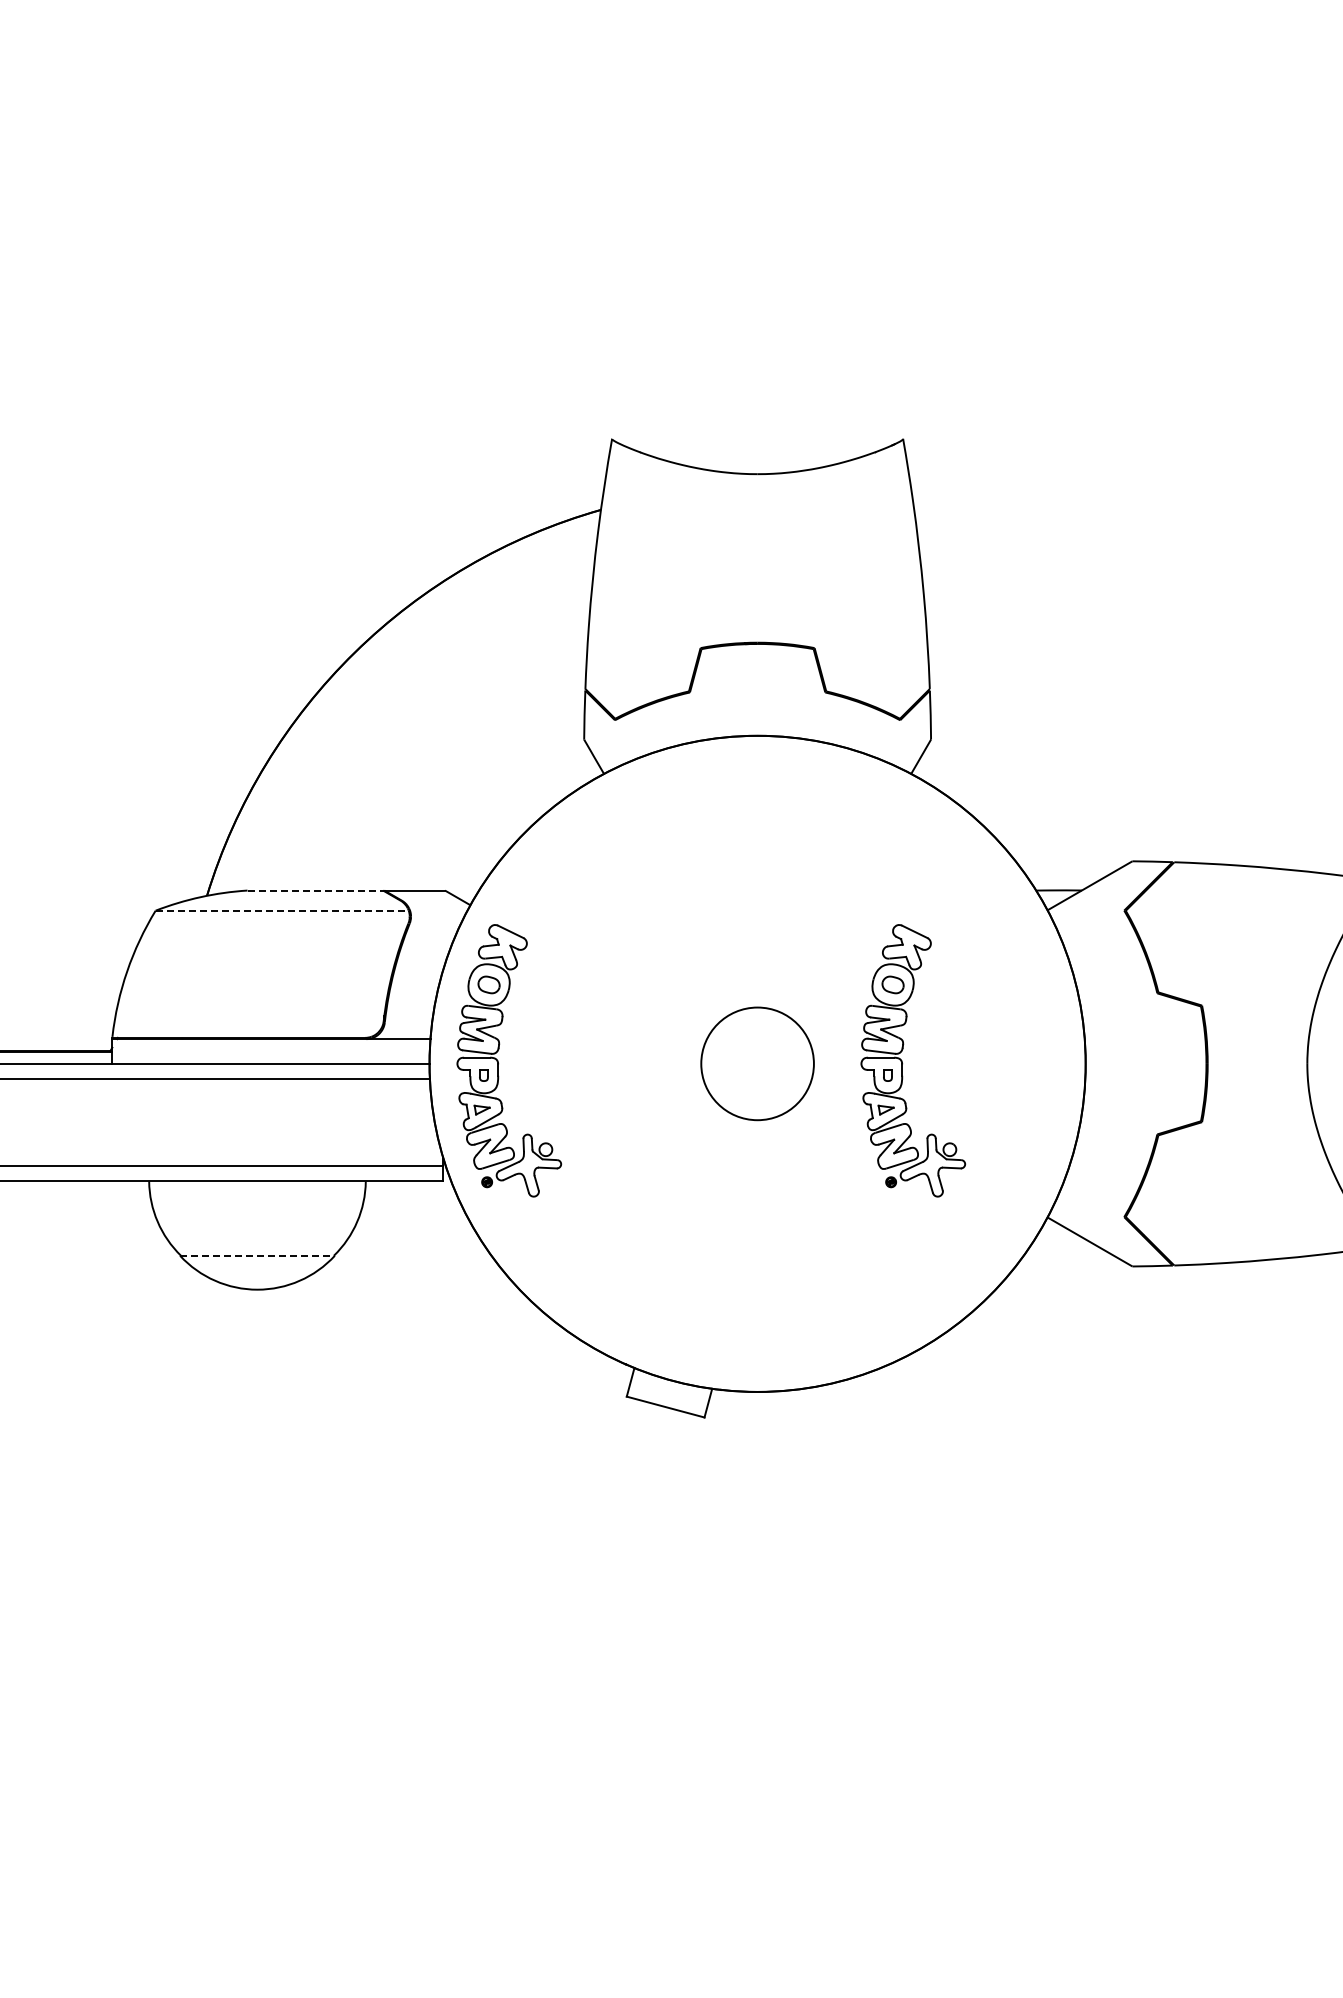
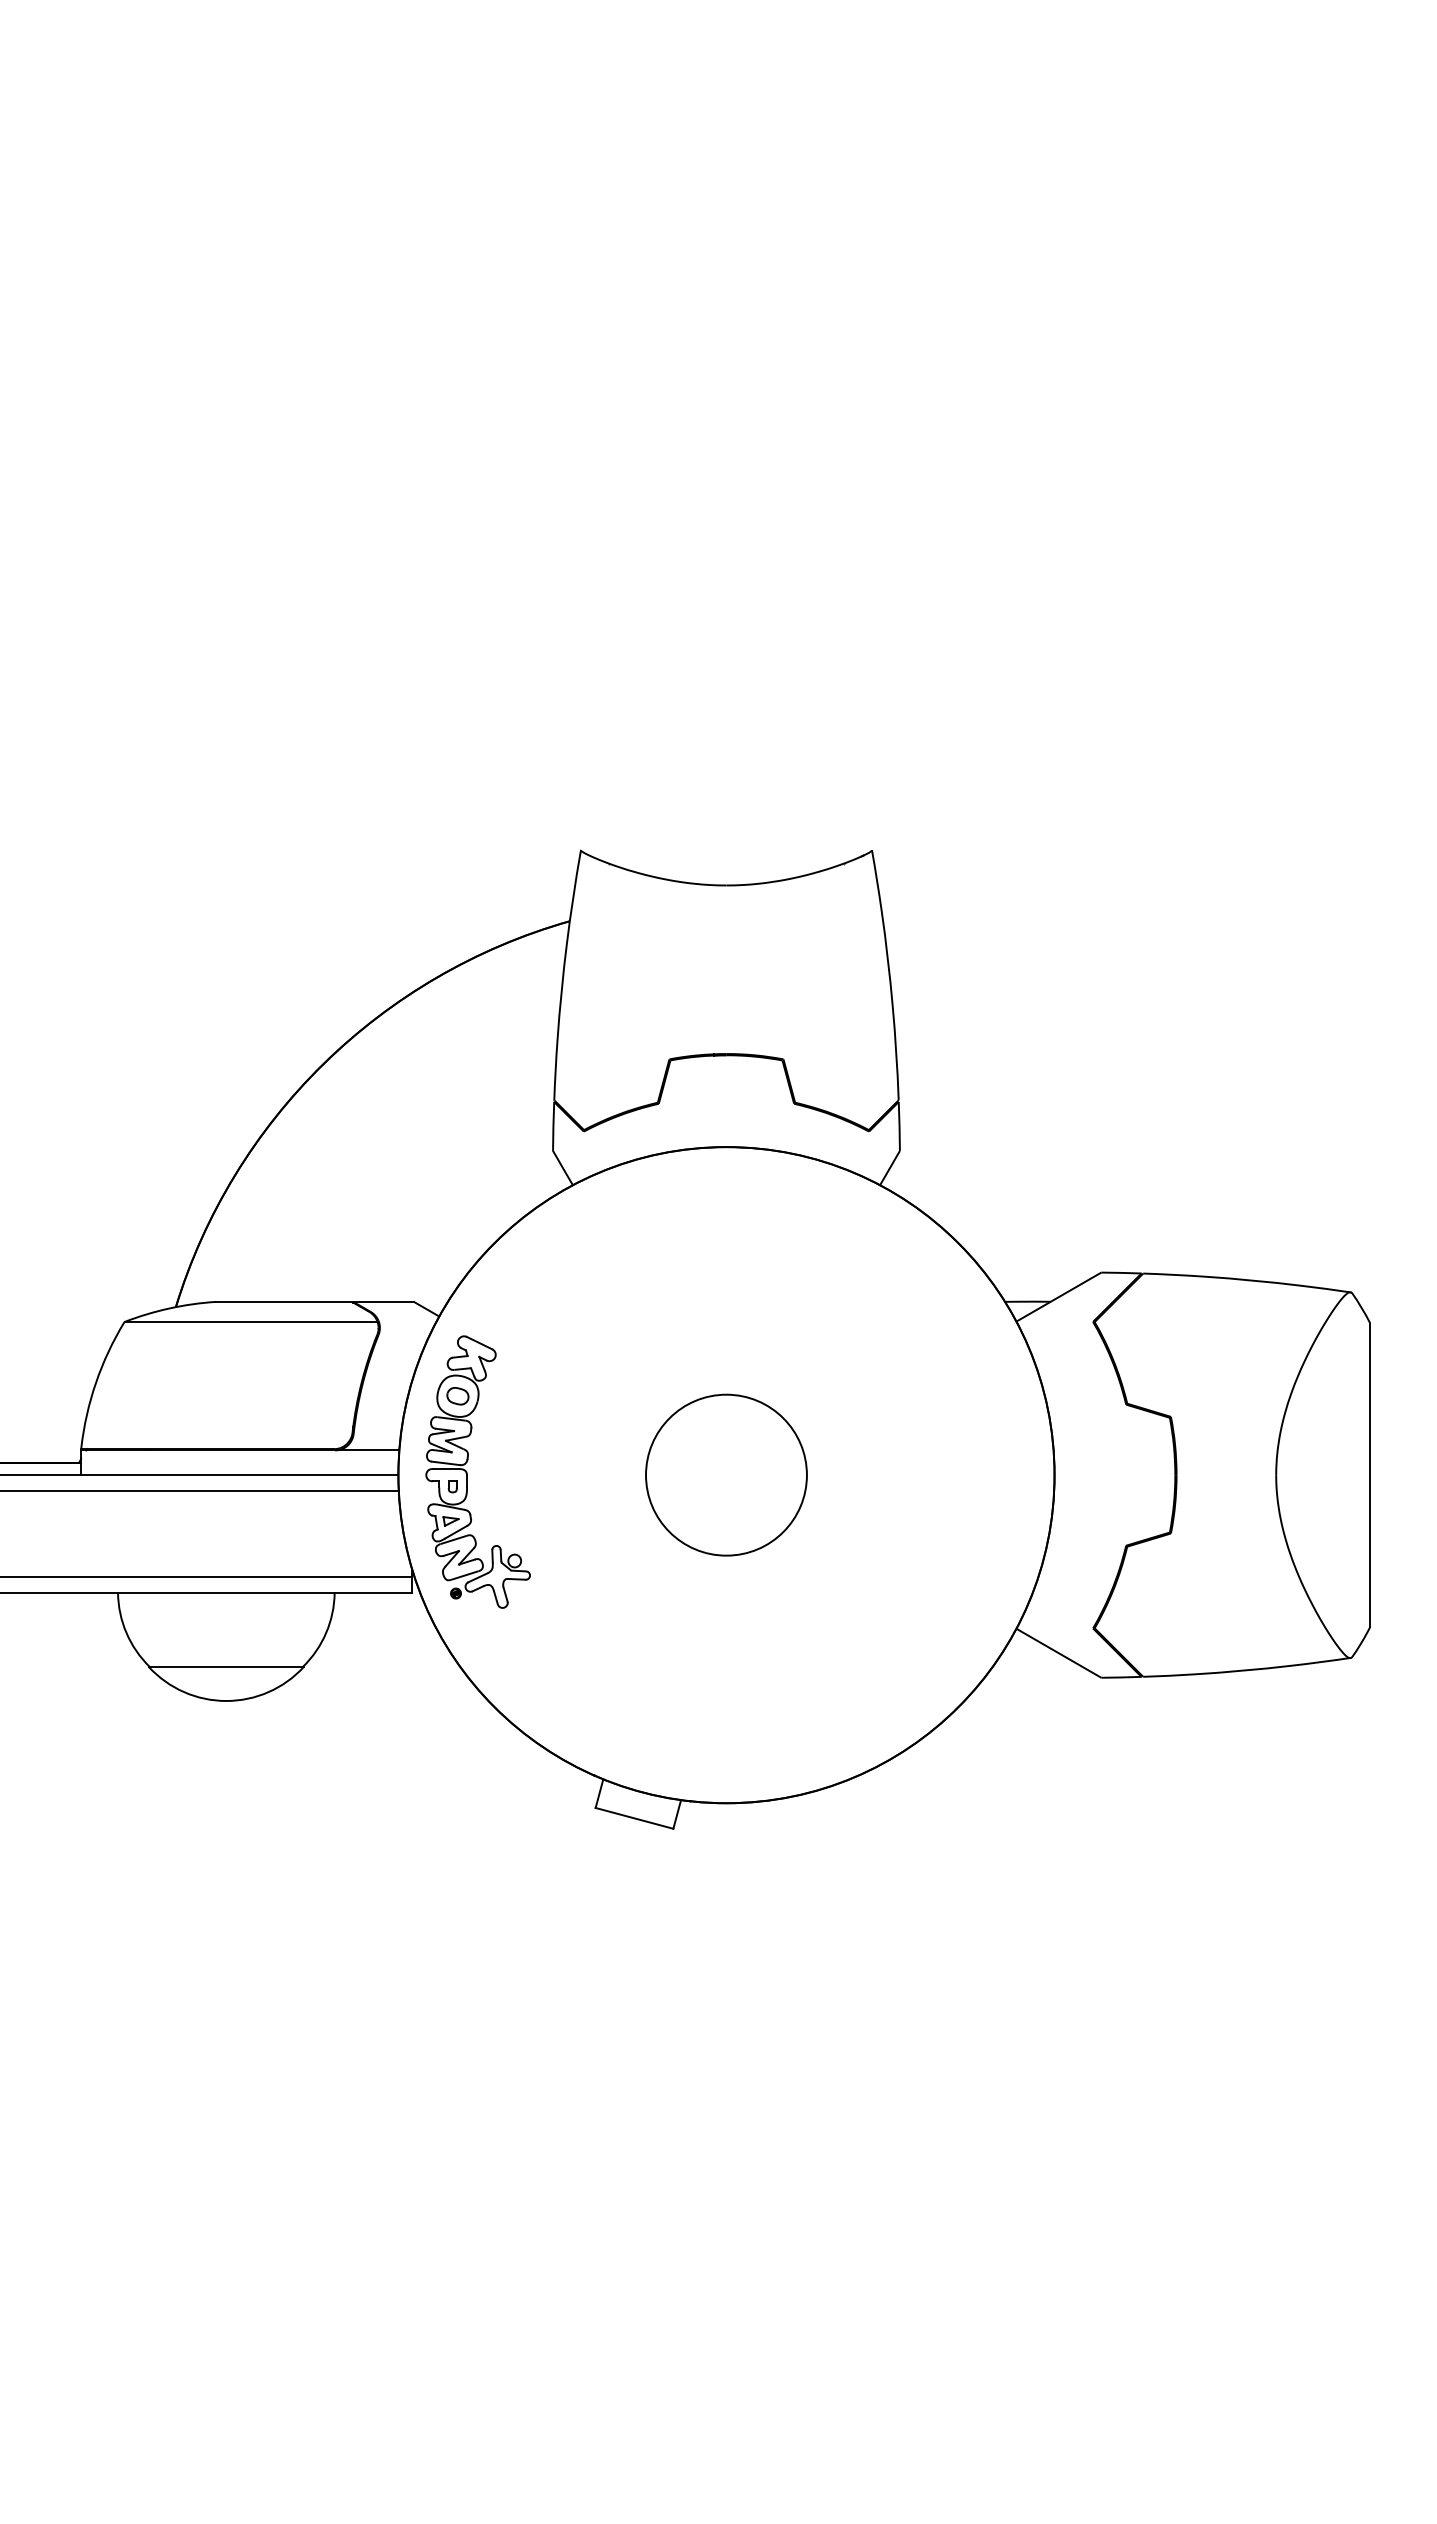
line: (315, 890) -> (284, 1301), dashed -> solid
line: (282, 910) -> (251, 1321), dashed -> solid
part: (902, 1061) -> (871, 1472), removed
circle: (757, 1063) -> (726, 1474), size x1.43
line: (257, 1256) -> (226, 1667), dashed -> solid

